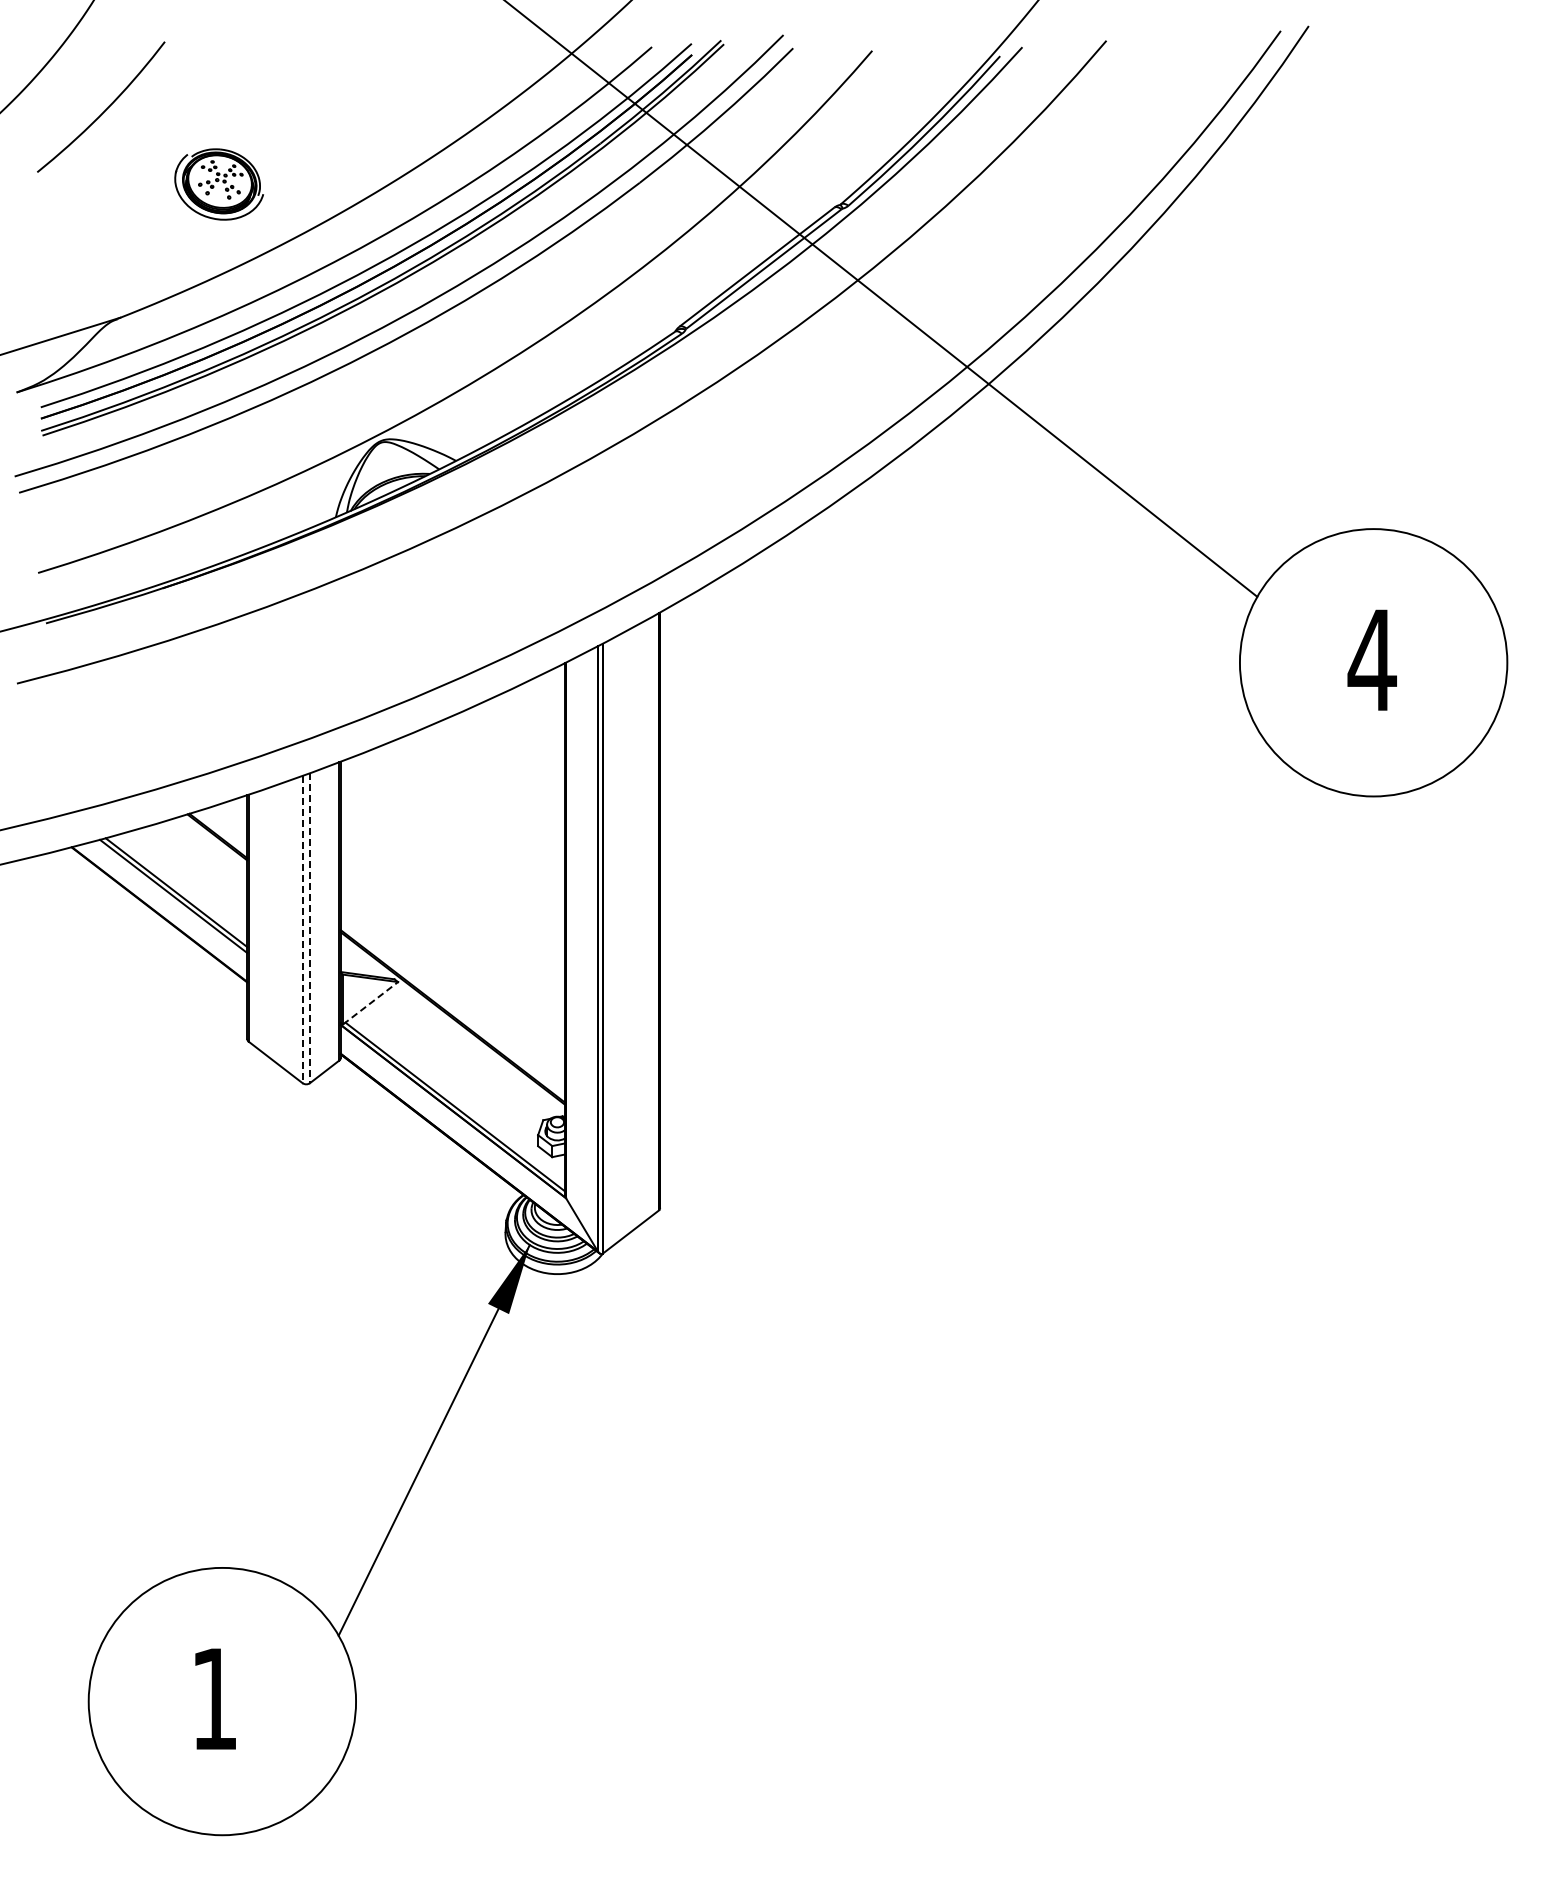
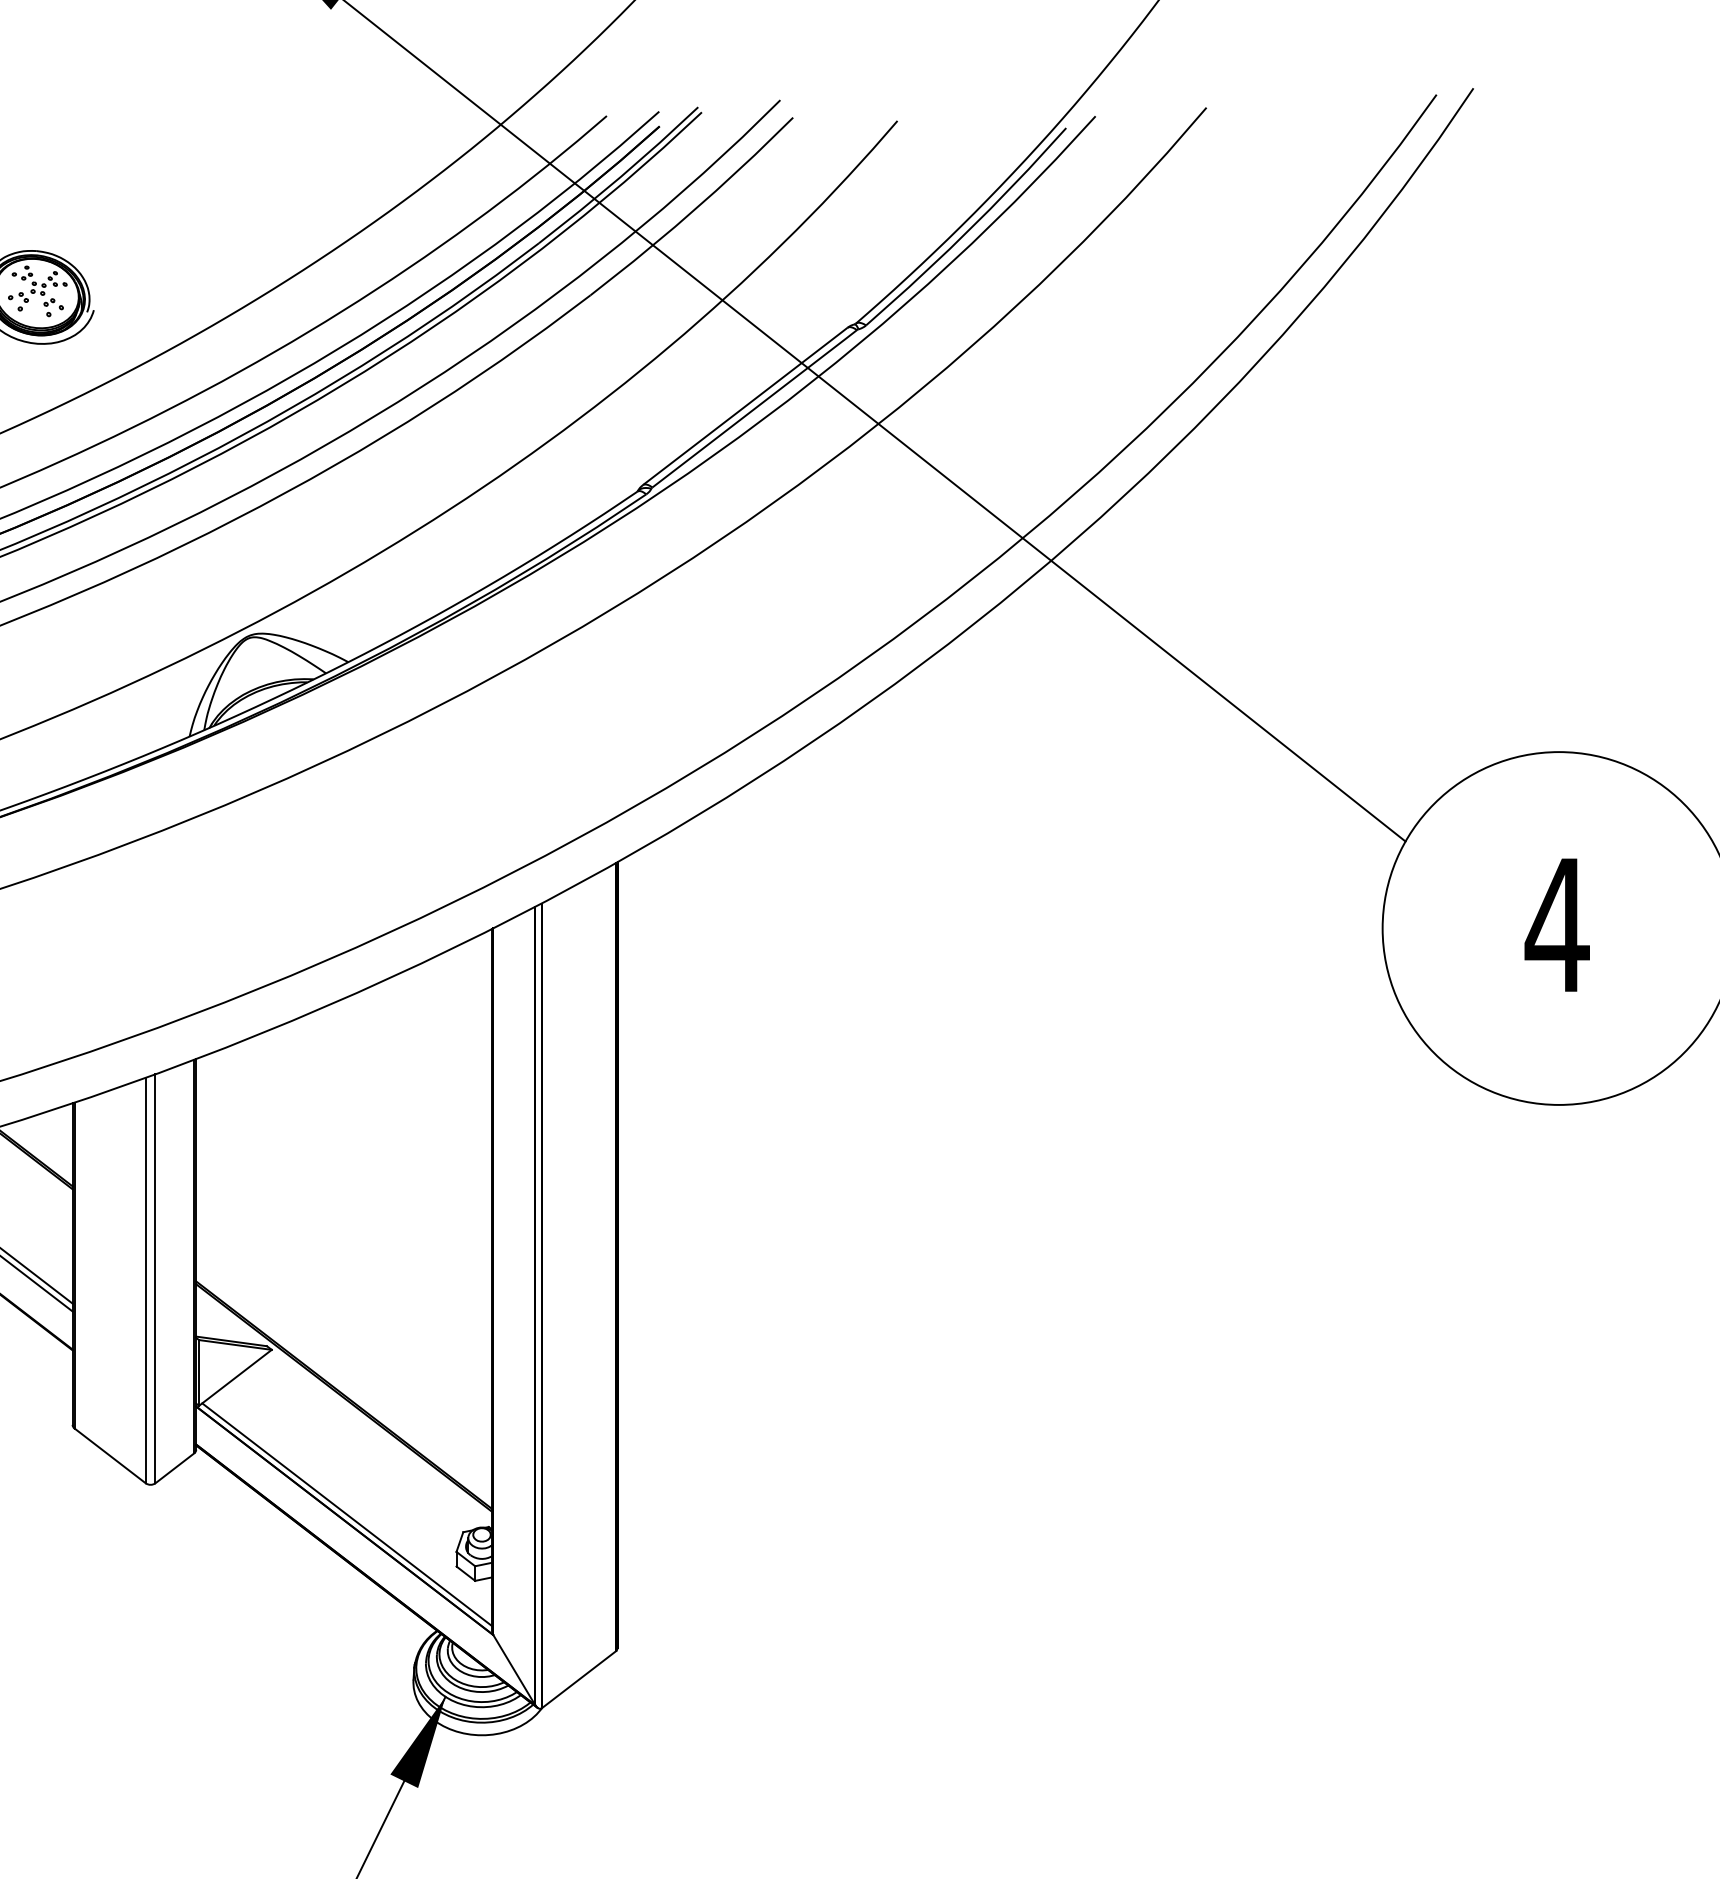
line: (309, 928) -> (154, 1279), dashed -> solid
line: (302, 929) -> (145, 1280), dashed -> solid
line: (370, 1003) -> (235, 1378), dashed -> solid

